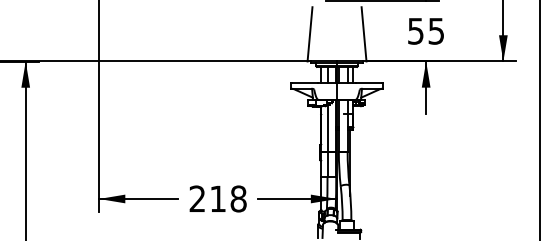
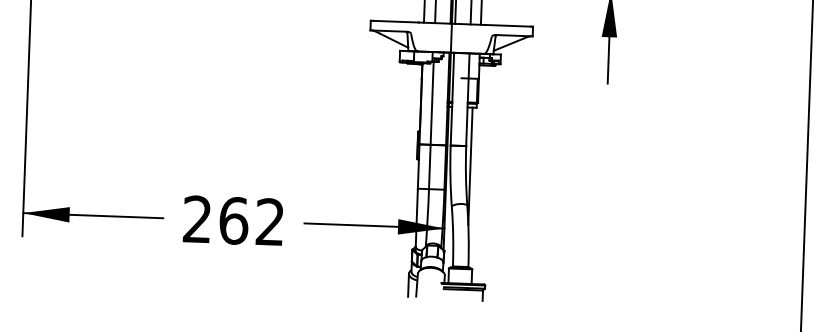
text: (228, 198) -> (252, 220), 218 -> 262

